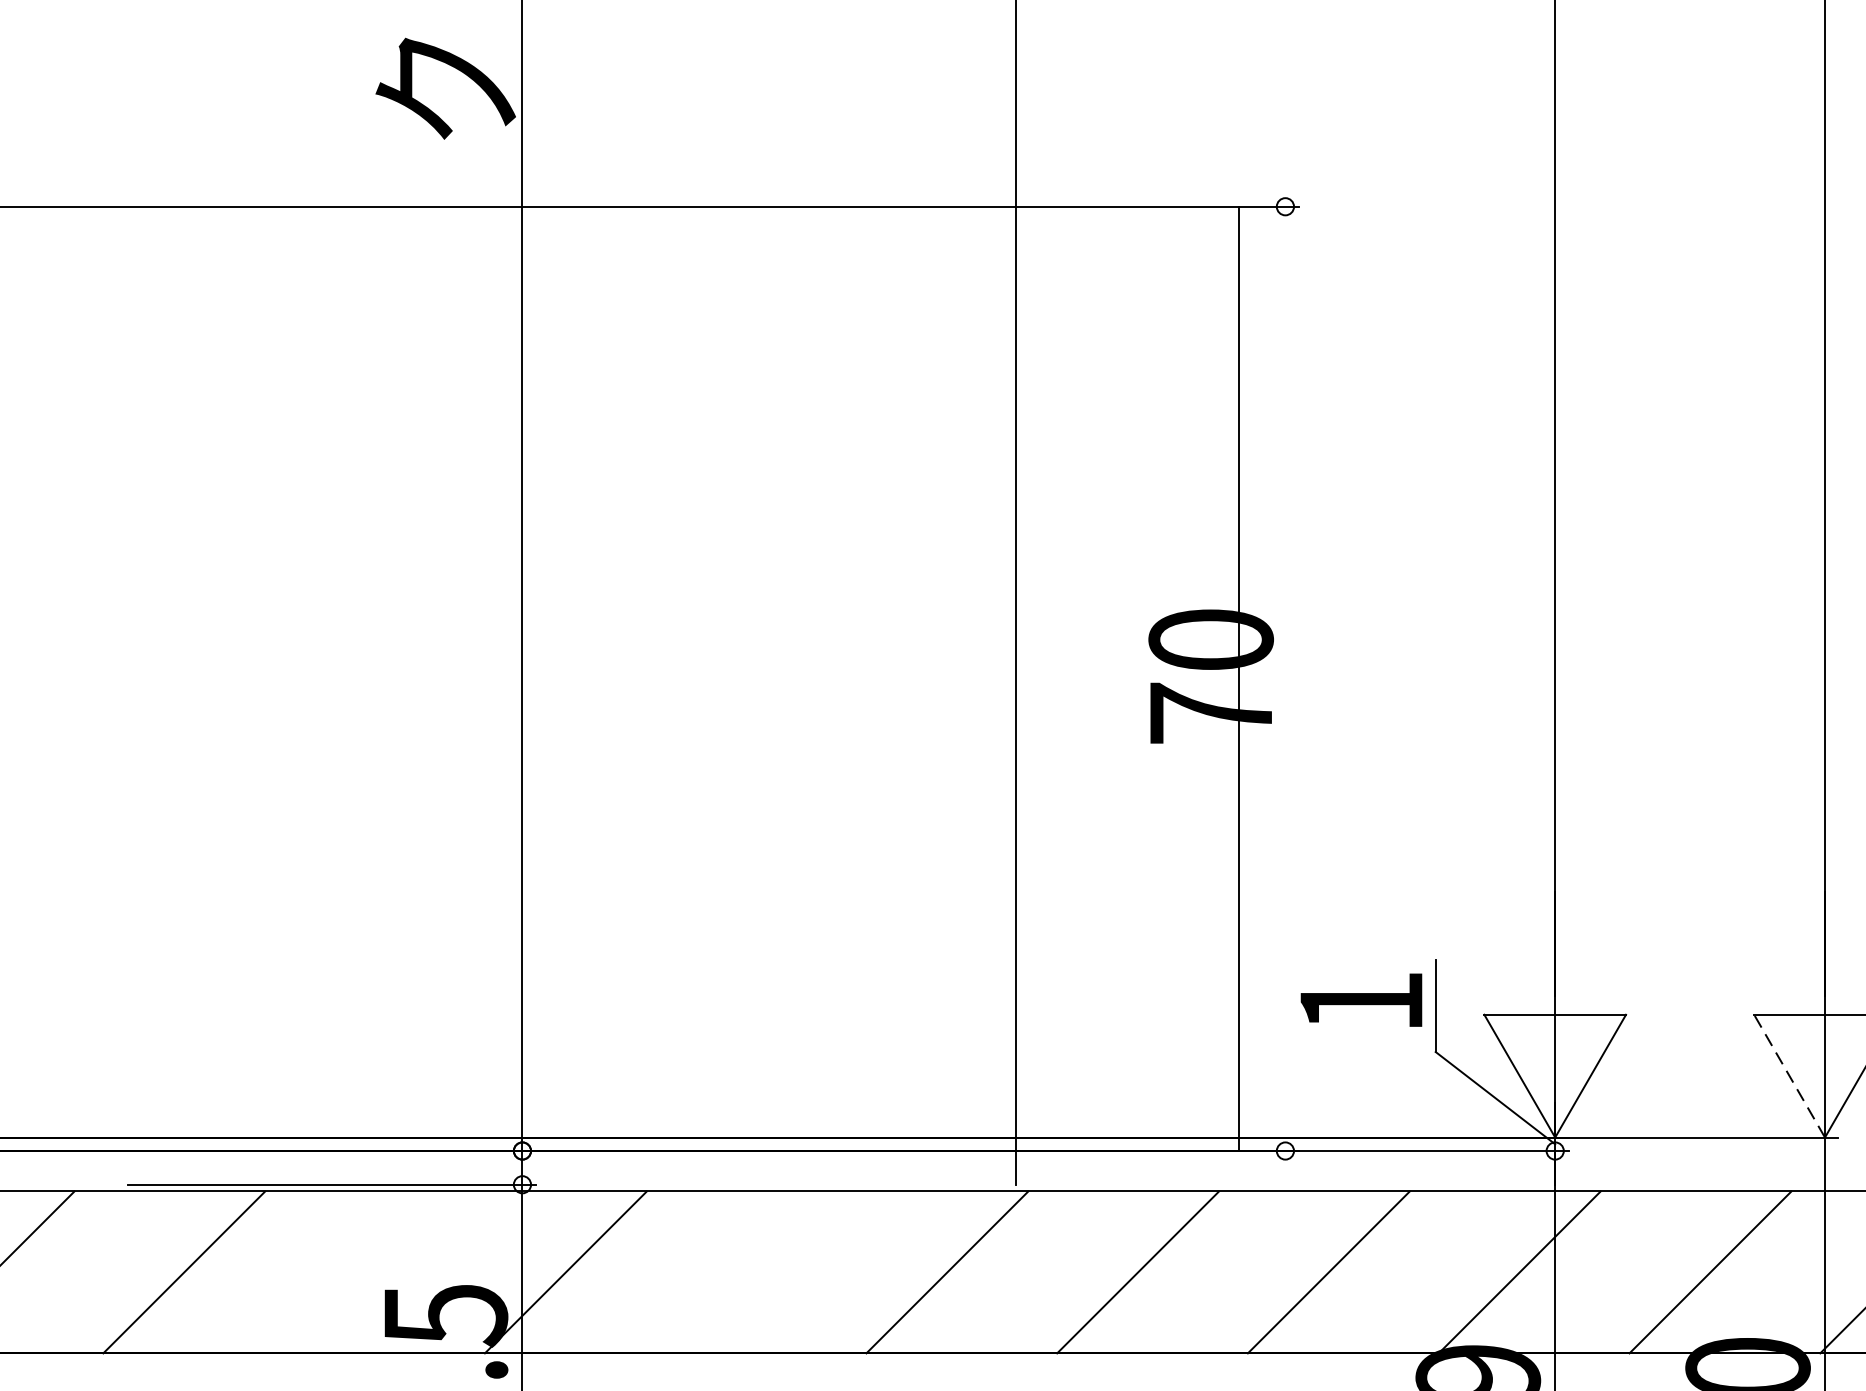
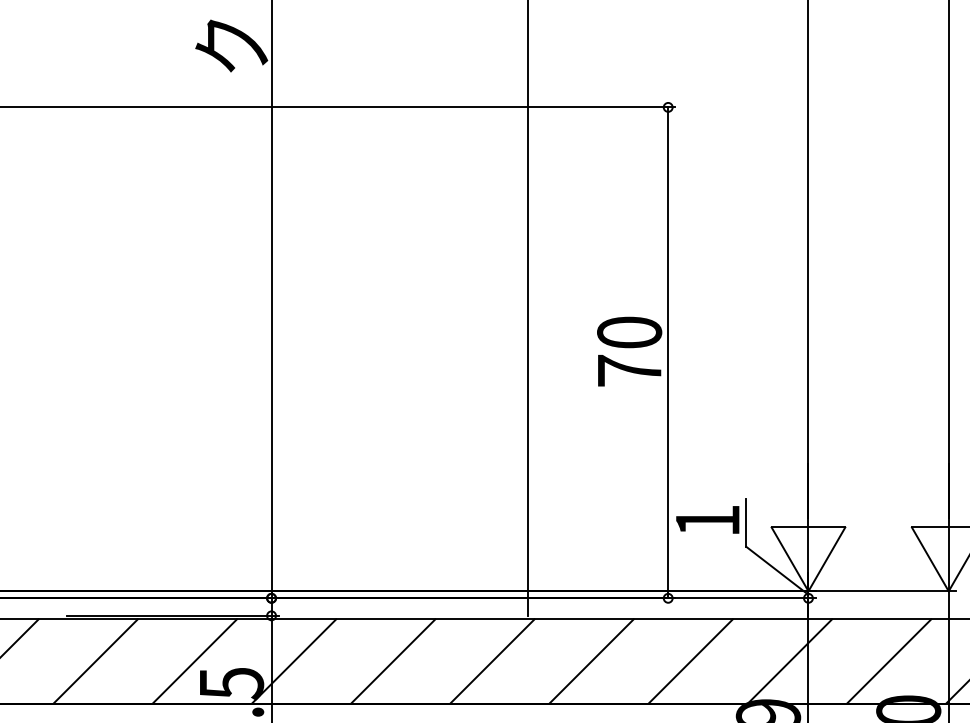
line: (1239, 678) -> (668, 352), moved
line: (1789, 1076) -> (930, 559), dashed -> solid
line: (374, 1272) -> (194, 661), added
line: (756, 1272) -> (393, 661), added

